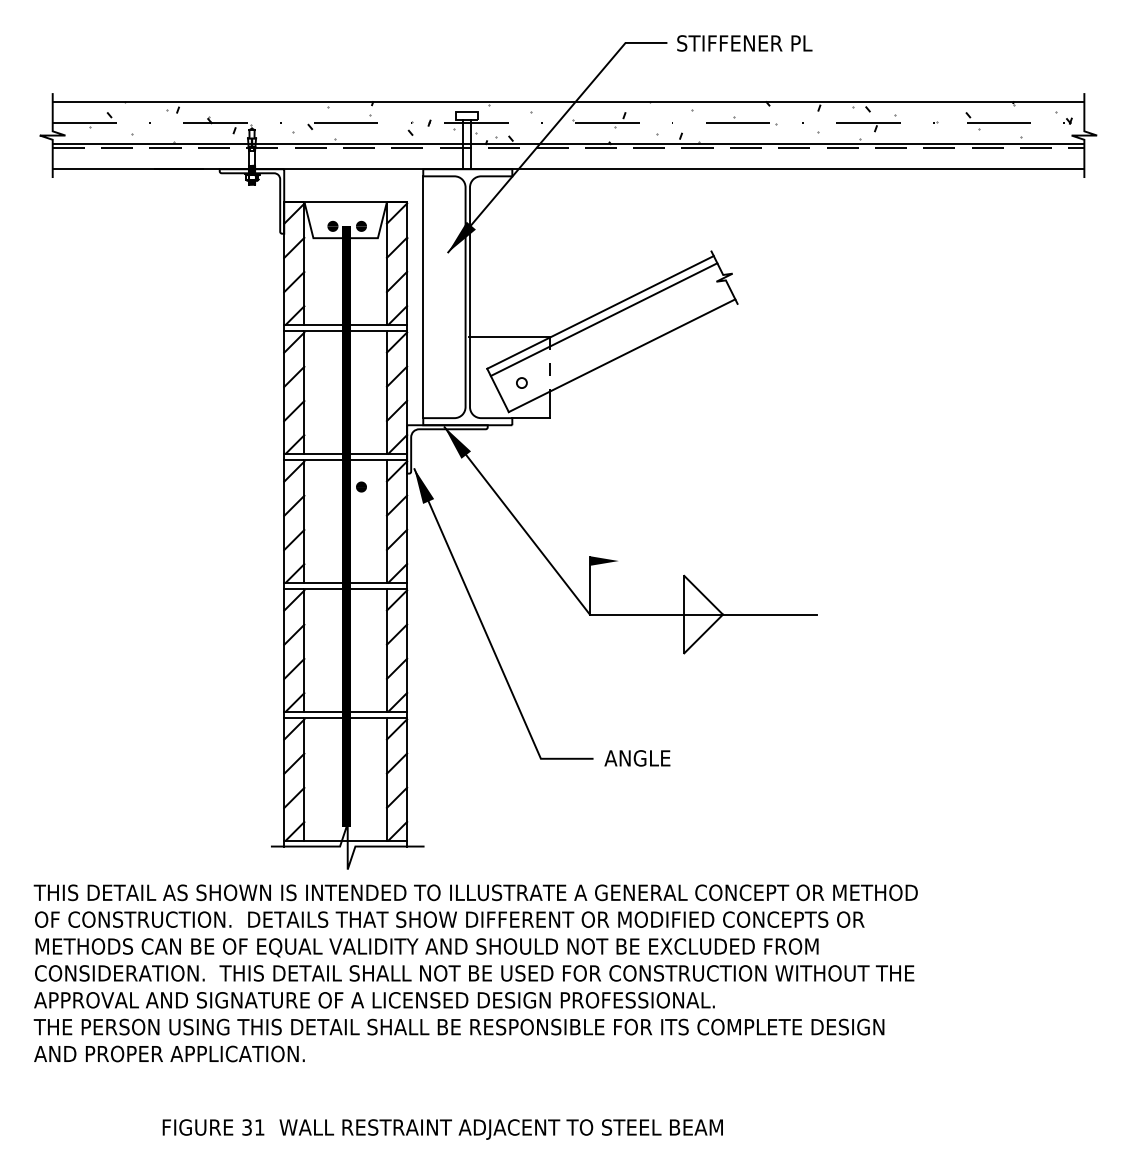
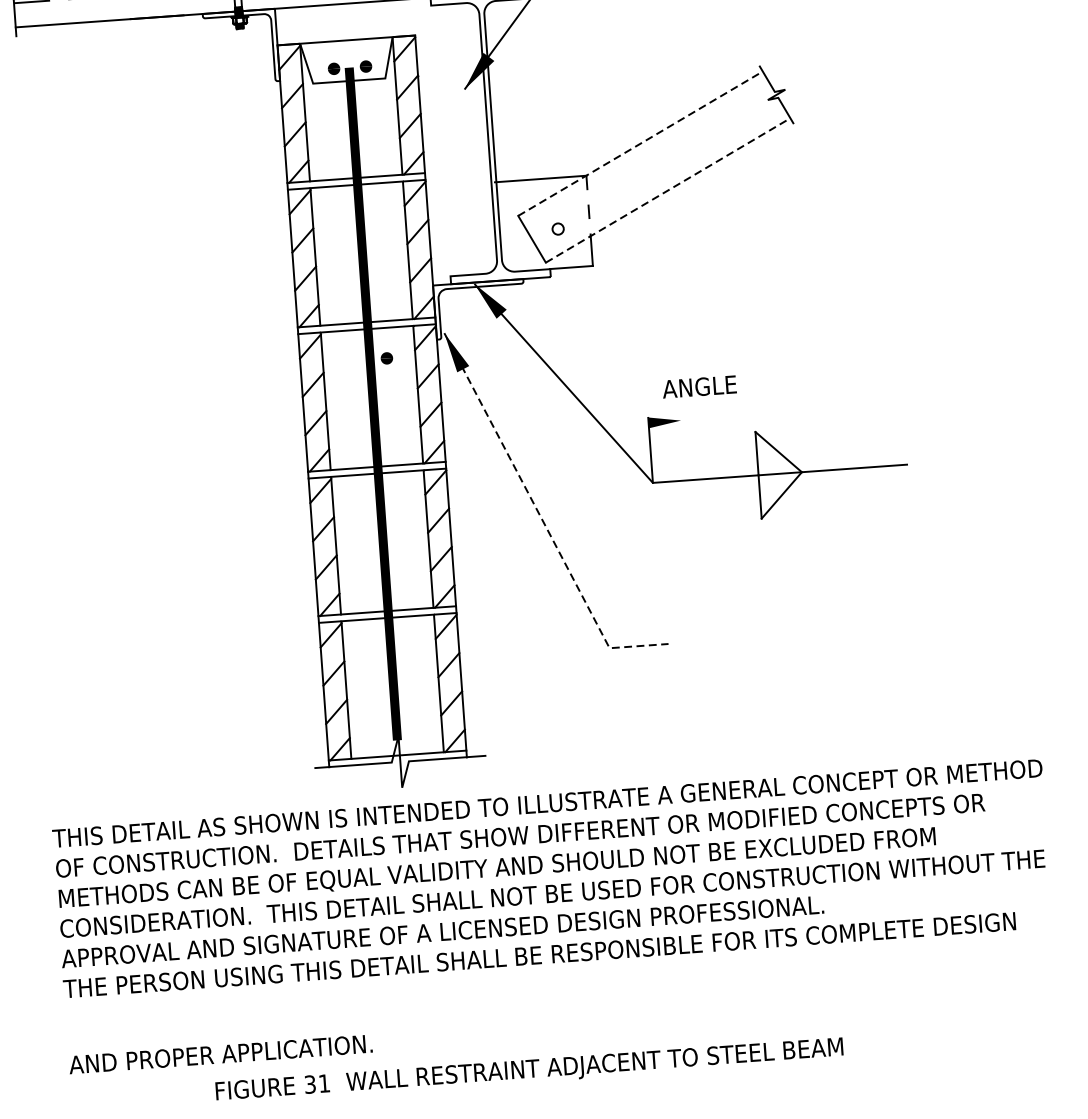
line: (423, 297) -> (441, 141), removed
line: (600, 312) -> (640, 143), solid -> dashed
line: (603, 319) -> (644, 151), removed
line: (622, 355) -> (668, 190), solid -> dashed
line: (488, 638) -> (541, 517), solid -> dashed
text: (637, 758) -> (699, 387), moved
text: (169, 1053) -> (220, 1053), moved

